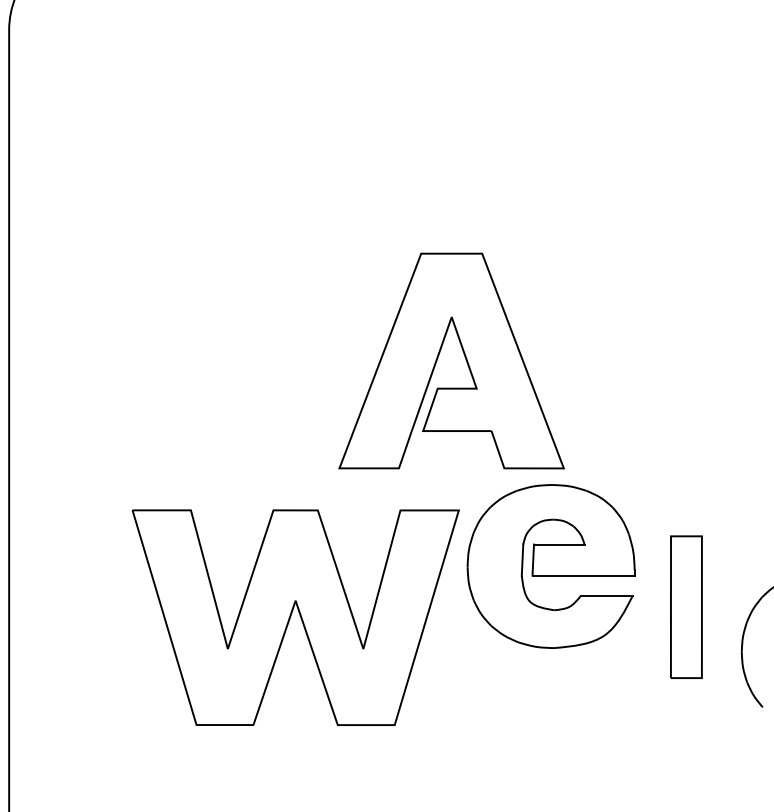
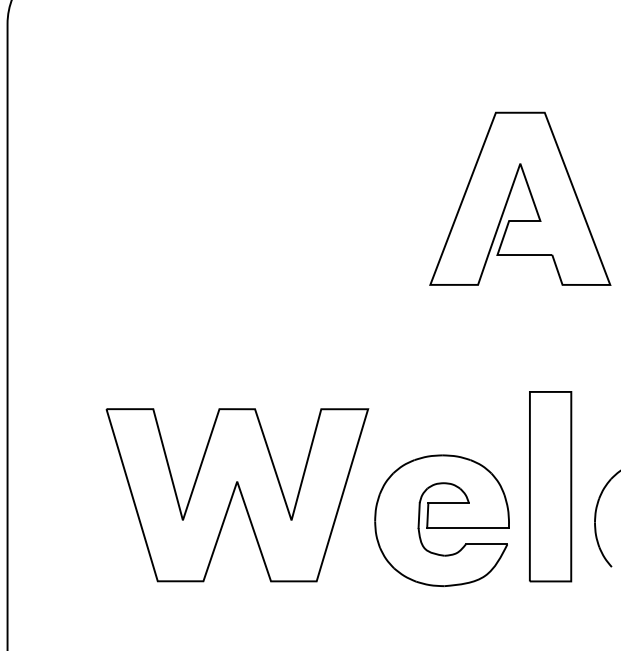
part: (439, 355) -> (510, 194), moved
part: (550, 566) -> (441, 520), moved
part: (686, 607) -> (550, 487), size x1.67

